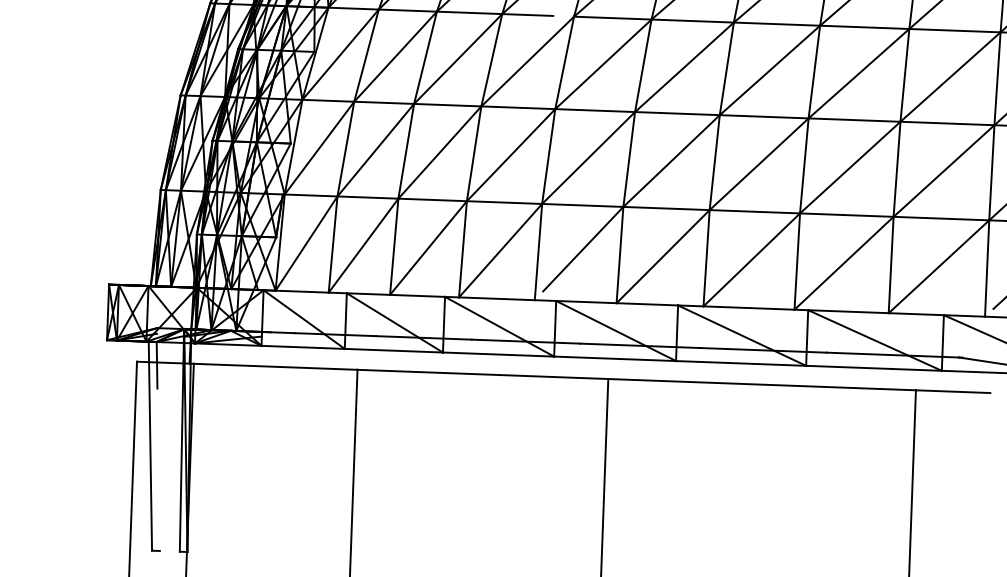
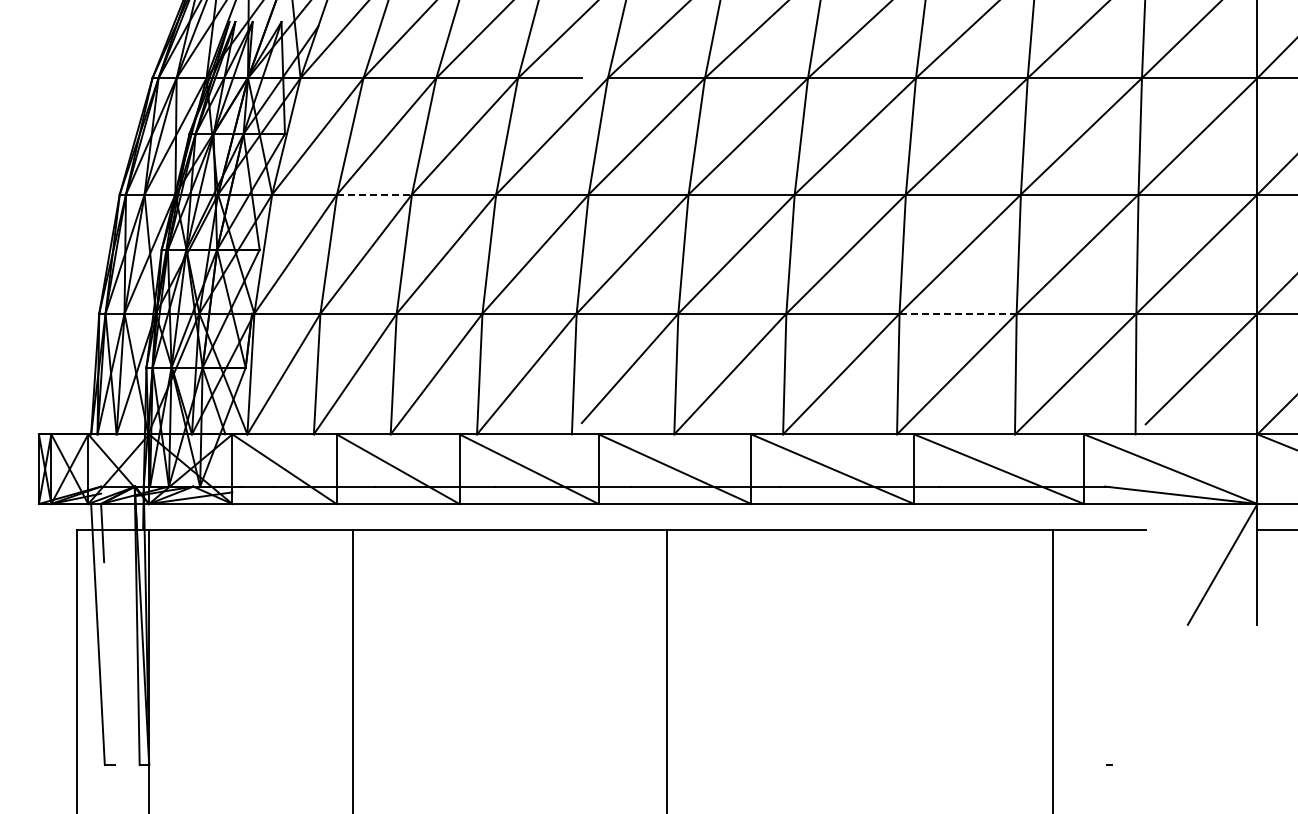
line: (384, 102) -> (375, 194), solid -> dashed
line: (847, 214) -> (958, 313), solid -> dashed

